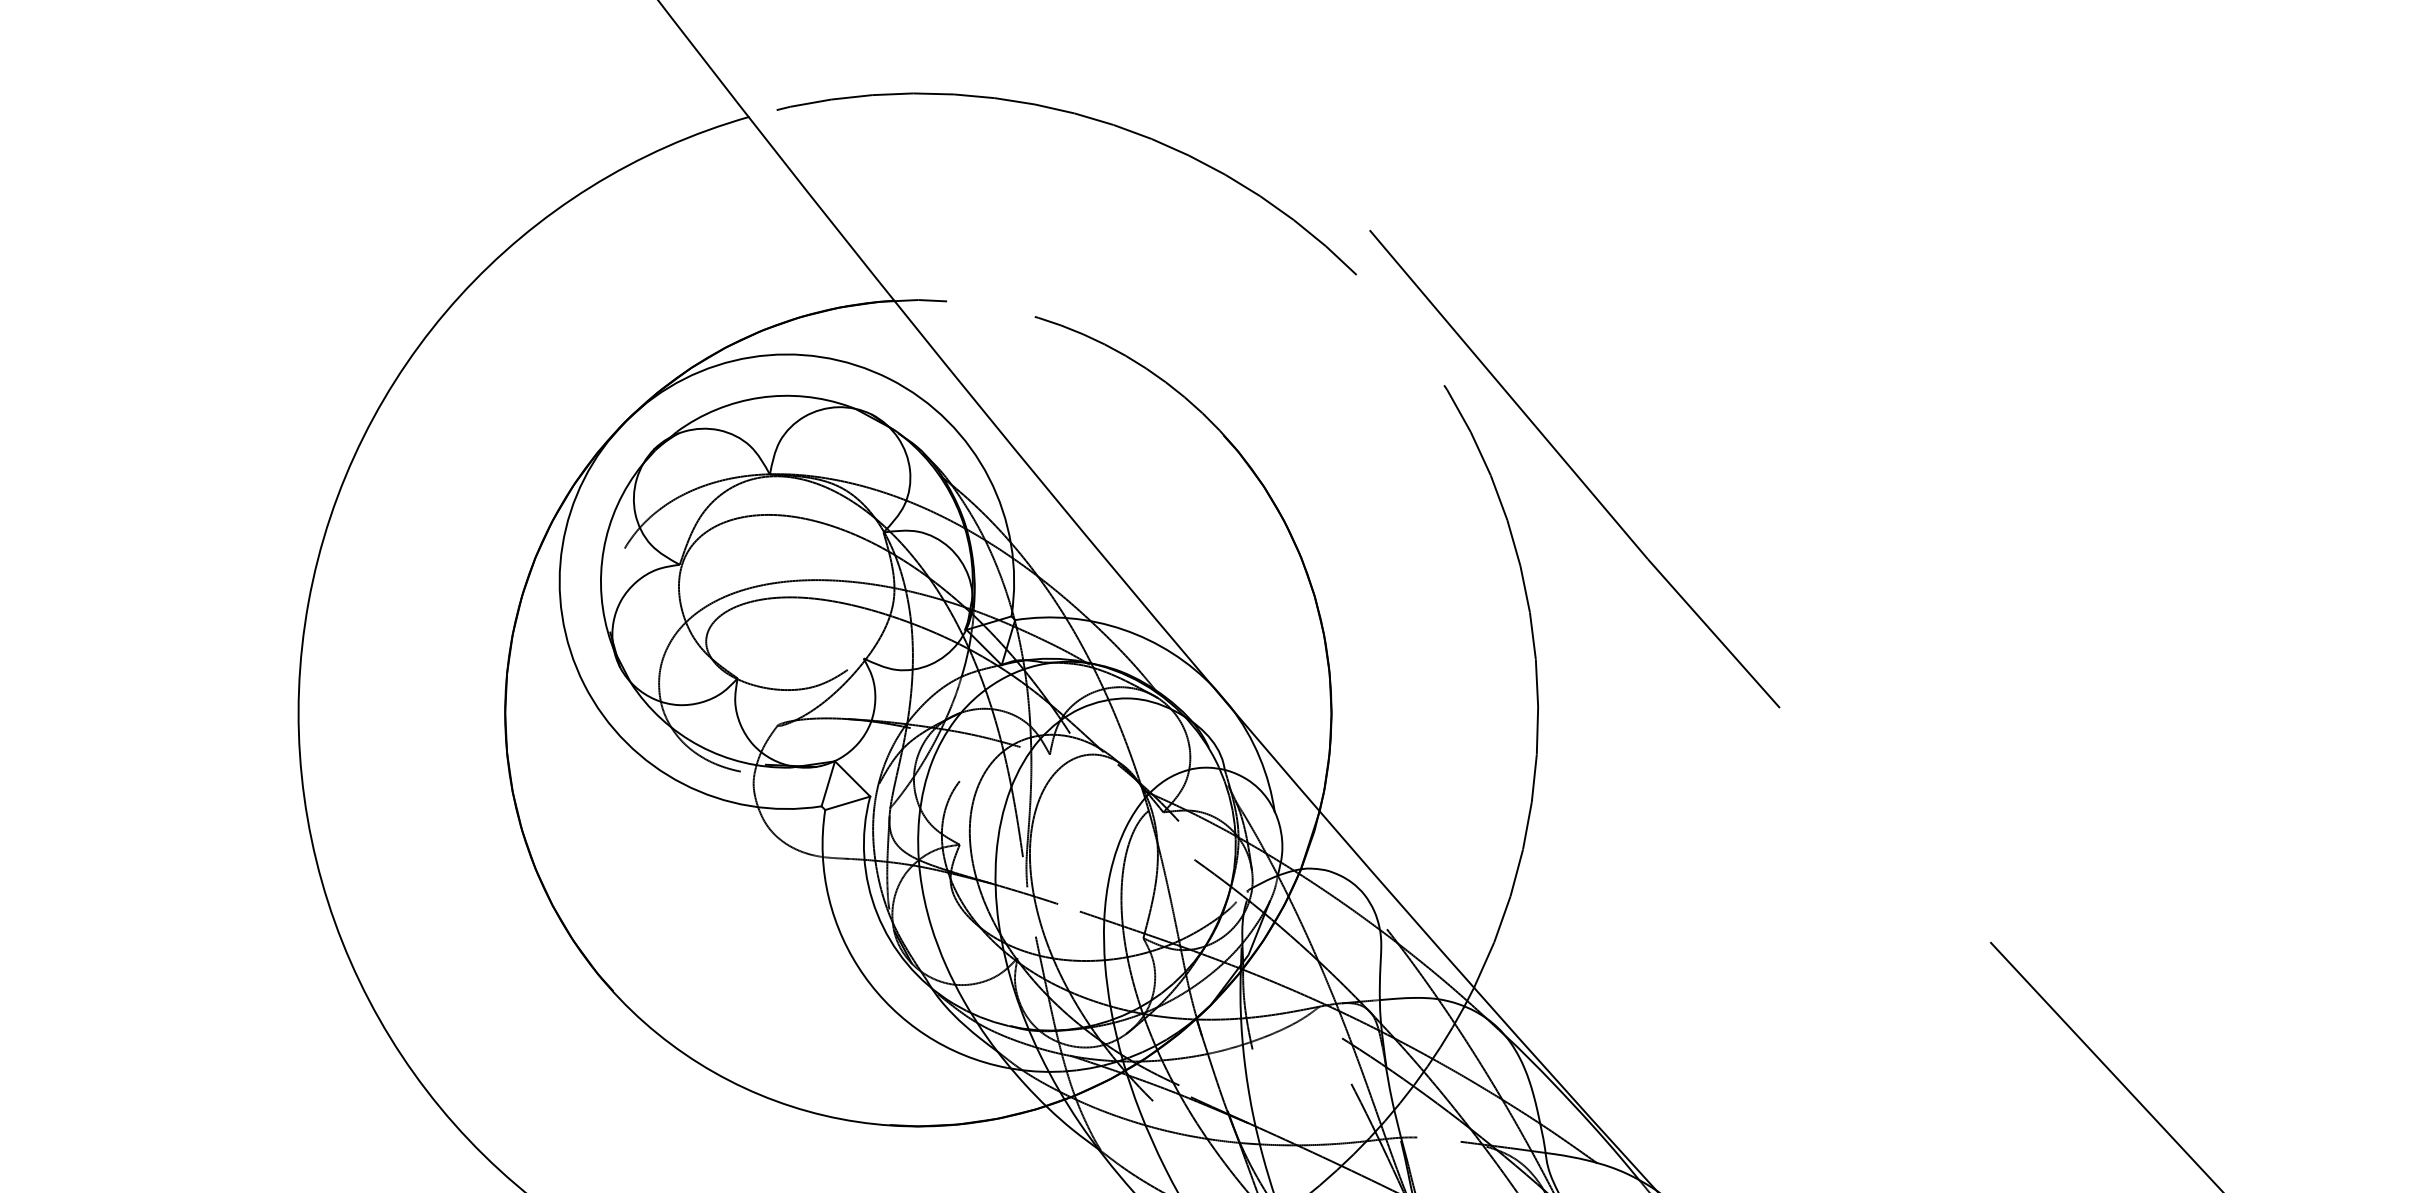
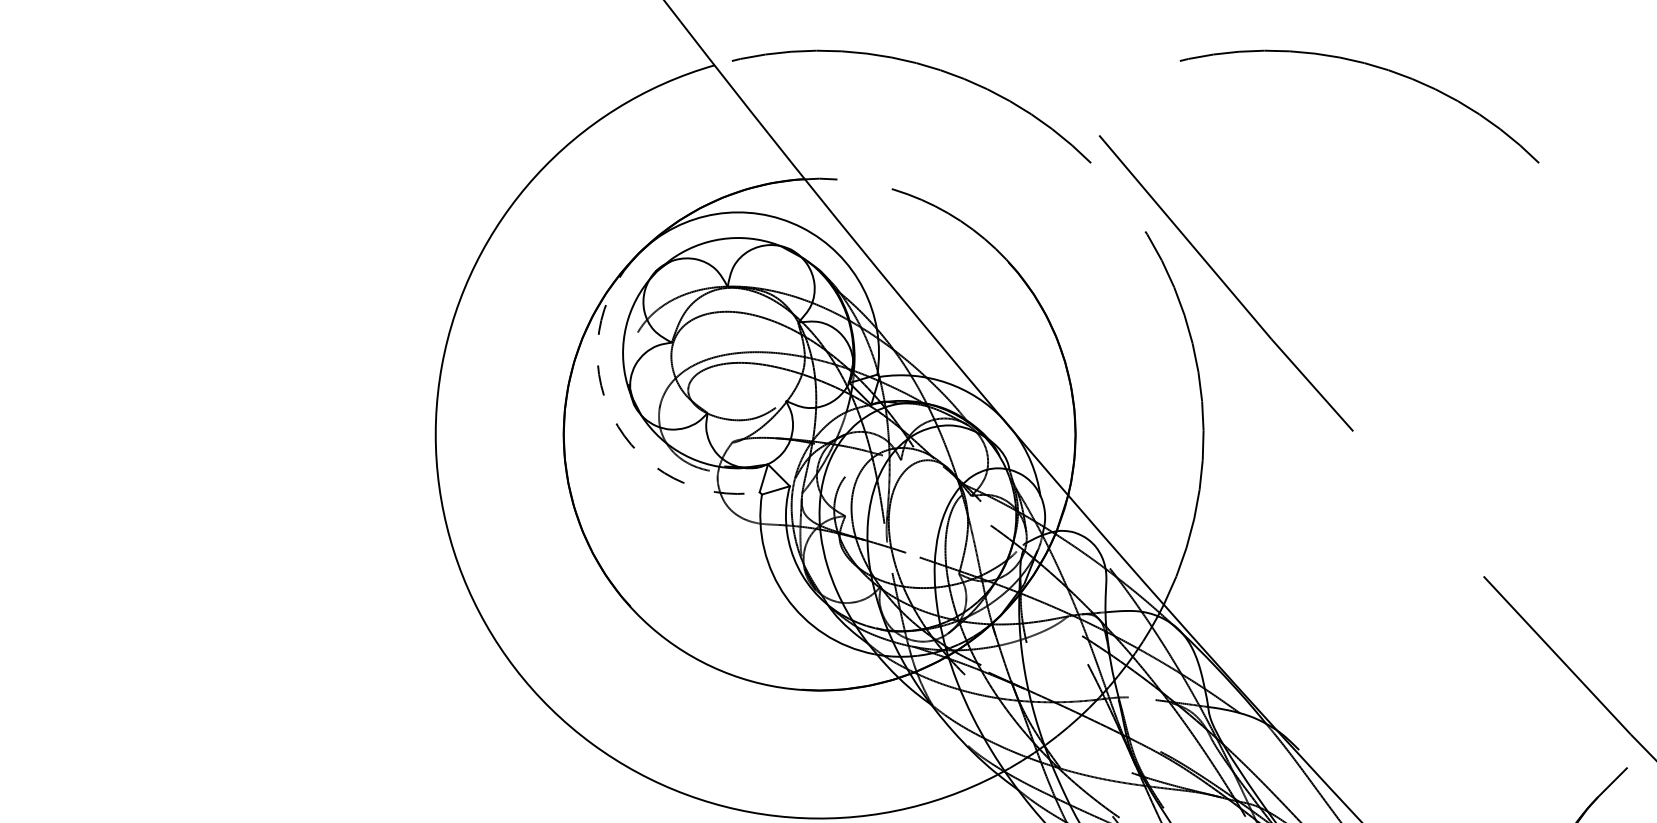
arc: (1809, 118) -> (1371, 66), added
arc: (583, 683) -> (612, 416), solid -> dashed

